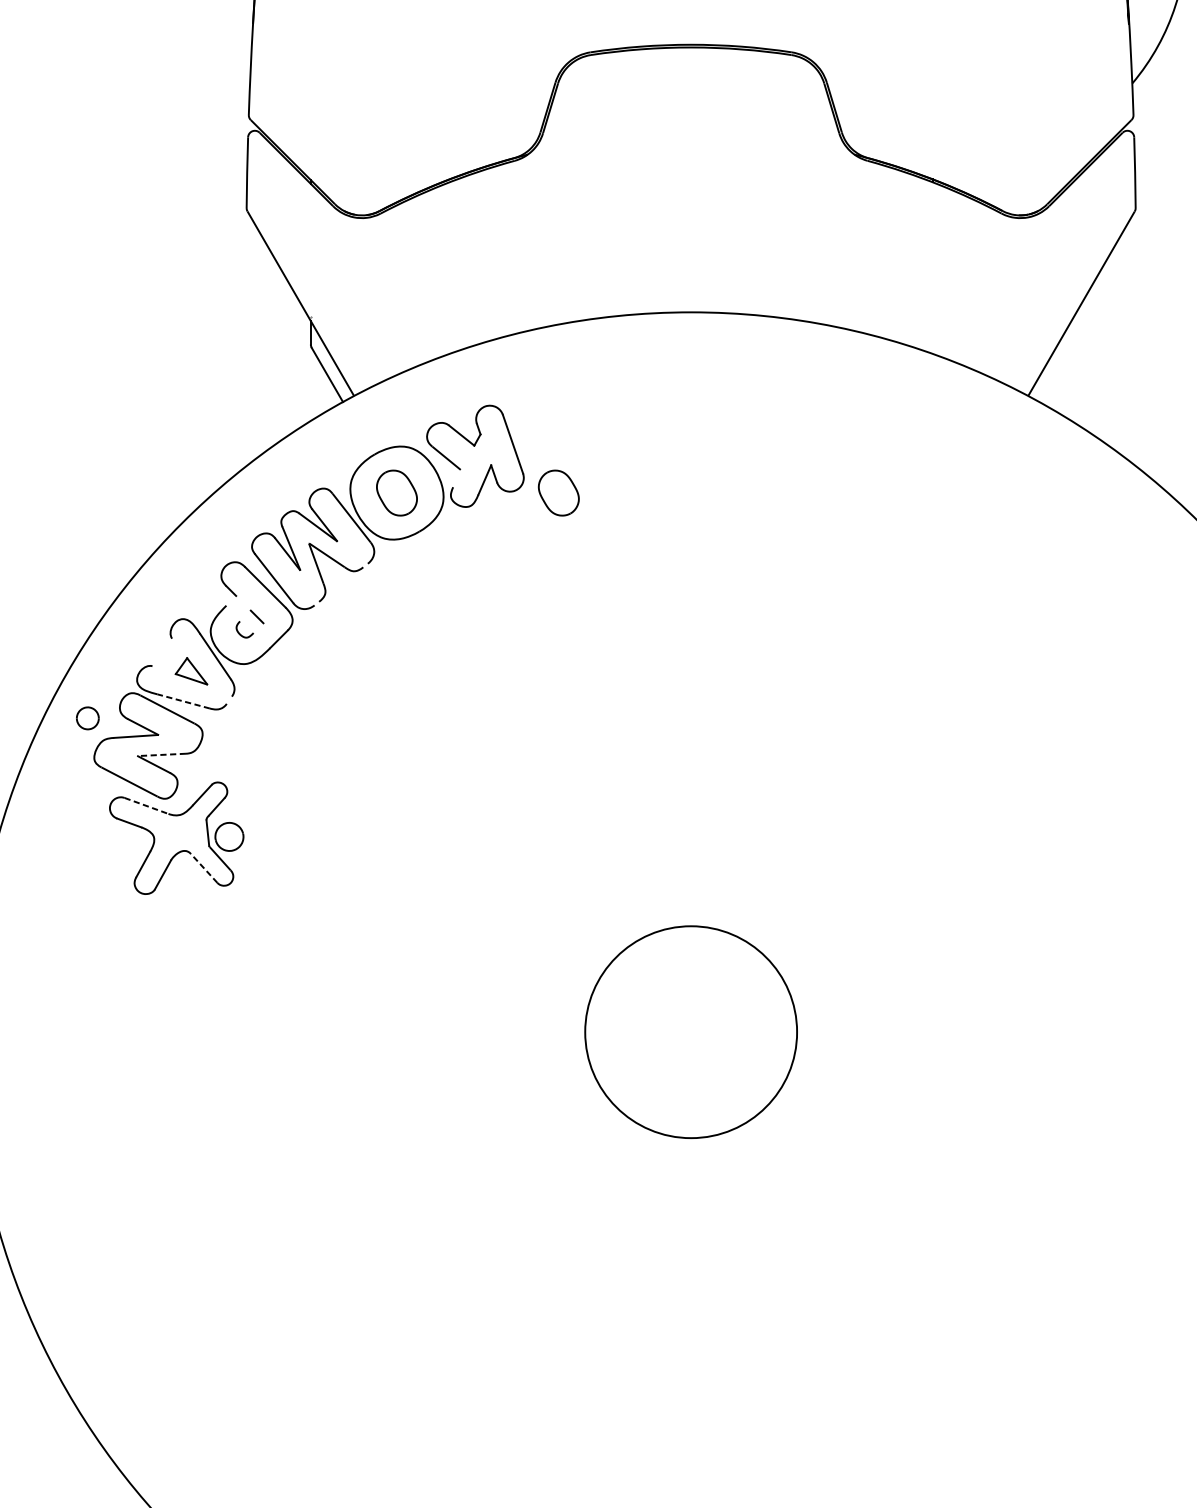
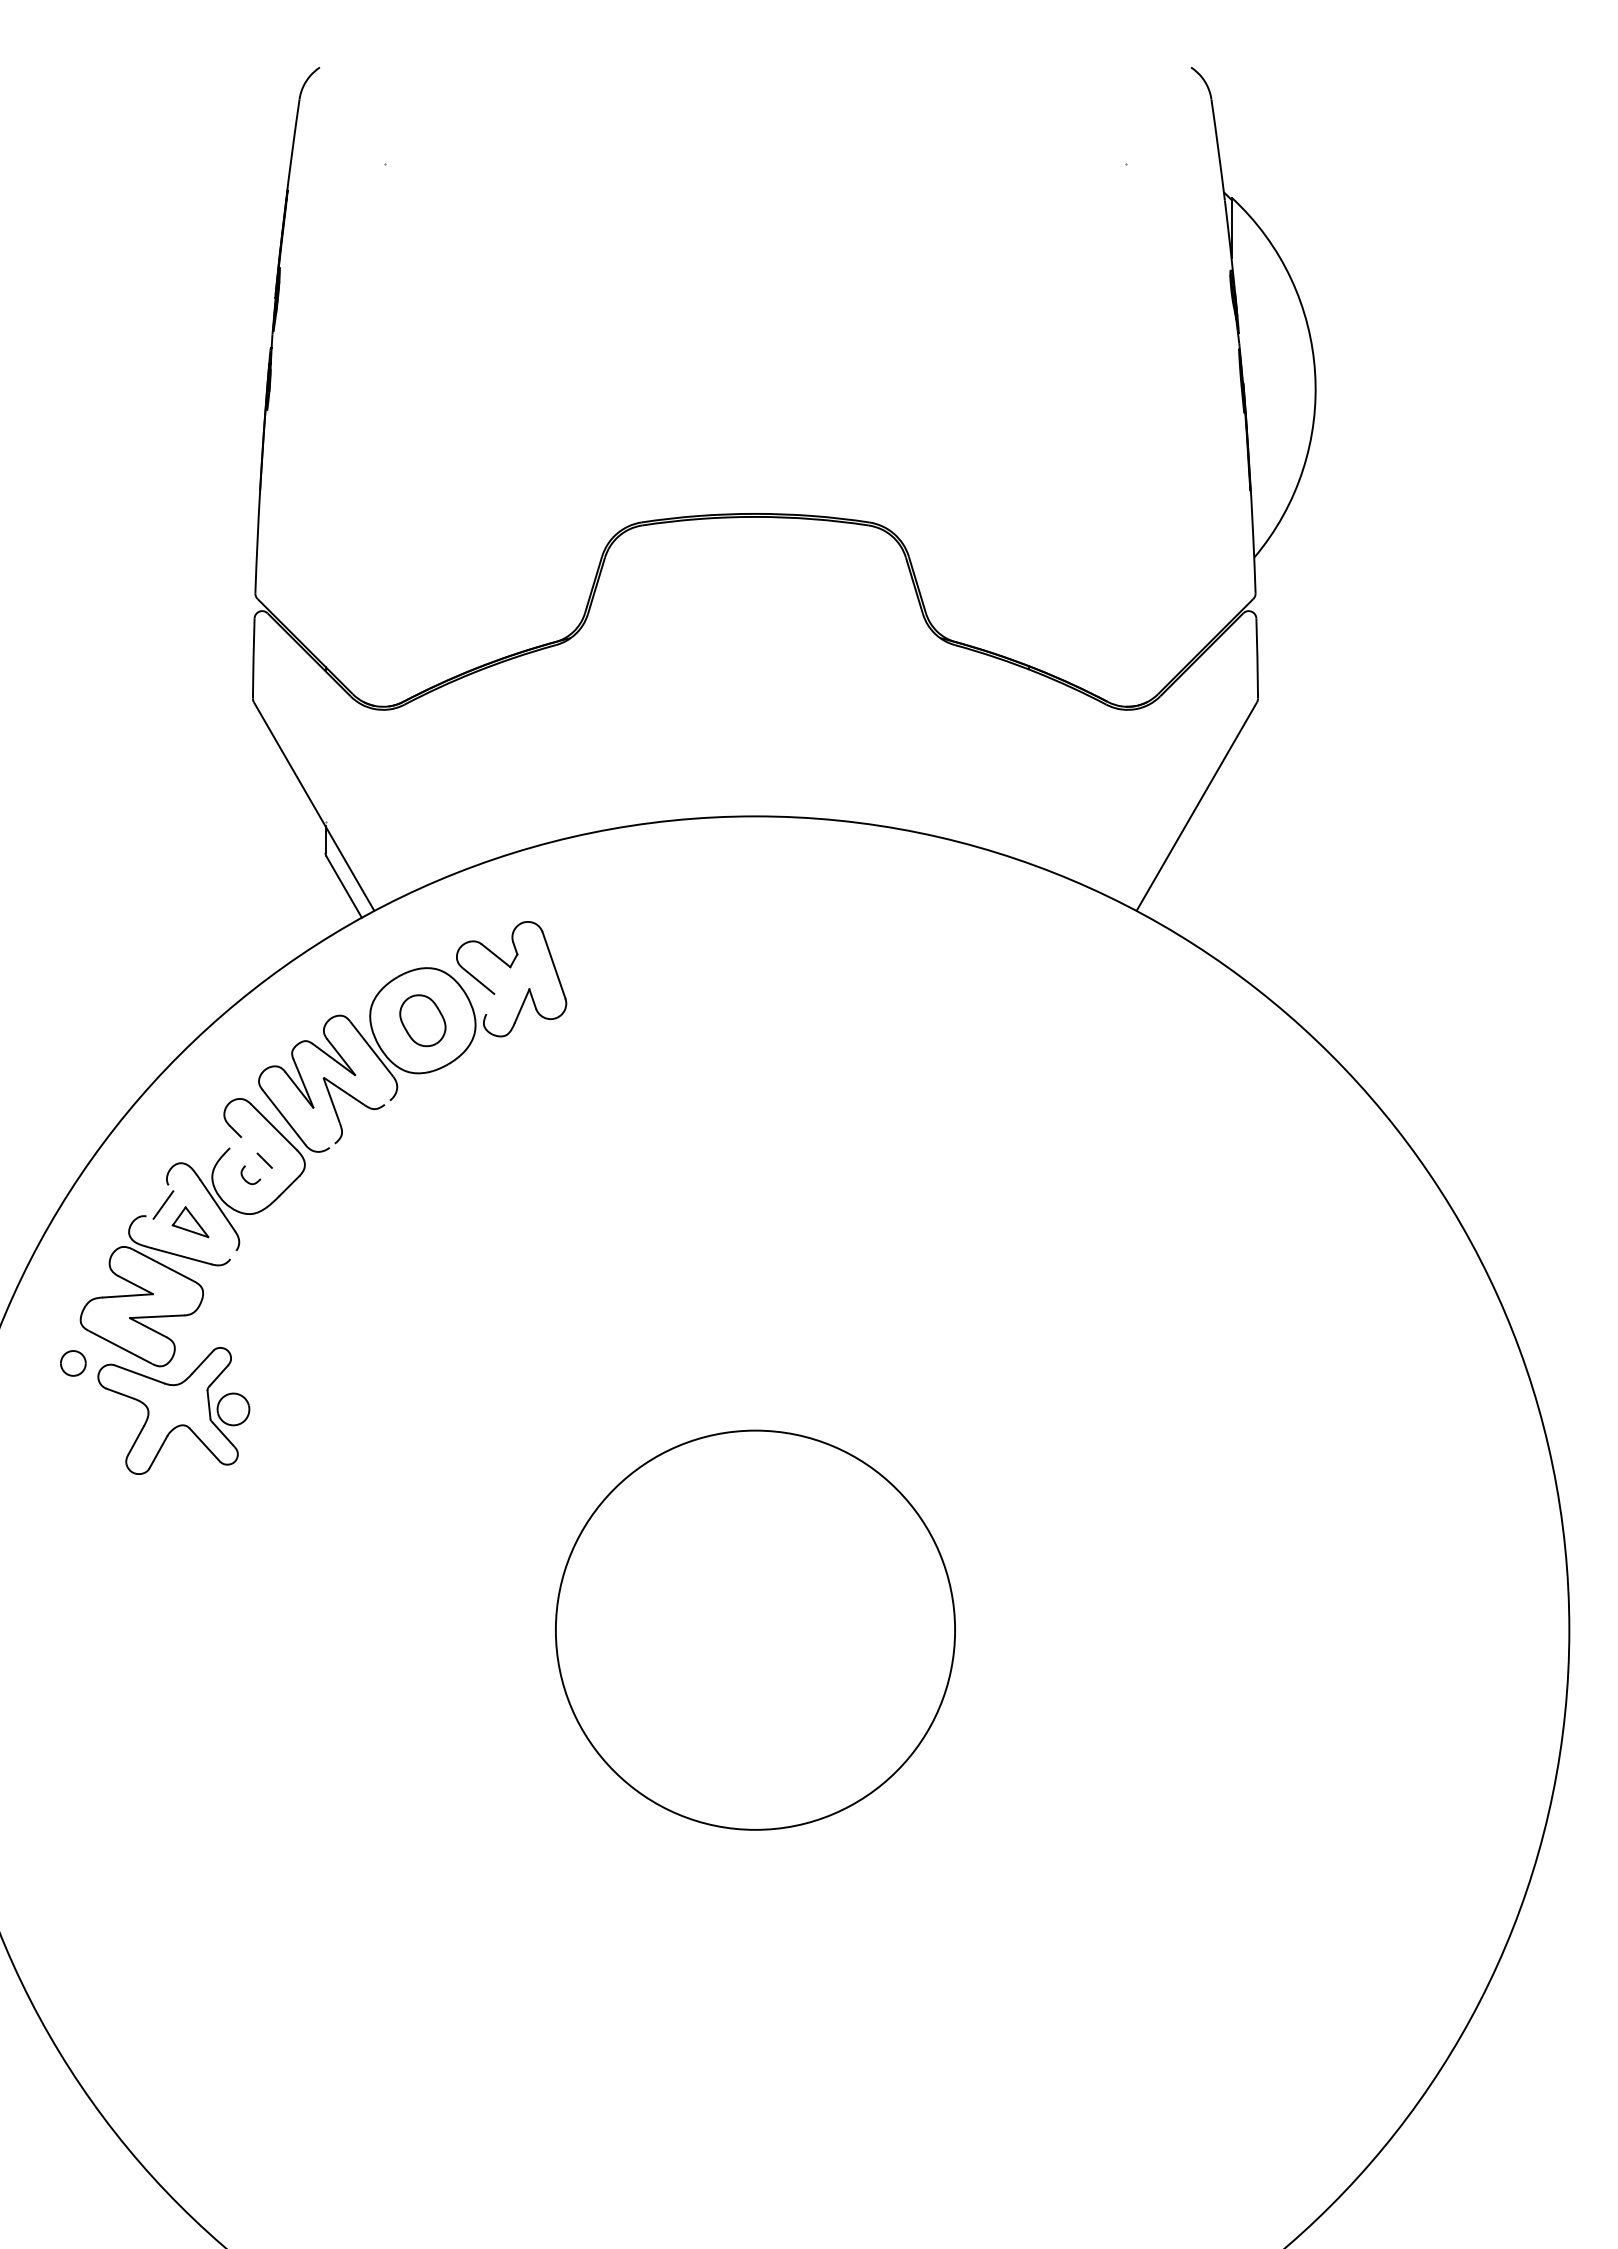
part: (558, 492) -> (605, 1020), removed
line: (167, 655) -> (163, 1204), added
line: (183, 701) -> (181, 1256), dashed -> solid
part: (87, 718) -> (73, 1363), moved
line: (161, 754) -> (156, 1316), dashed -> solid
line: (147, 805) -> (140, 1374), dashed -> solid
line: (203, 867) -> (204, 1444), dashed -> solid
circle: (691, 1031) -> (755, 1629), size x1.67

